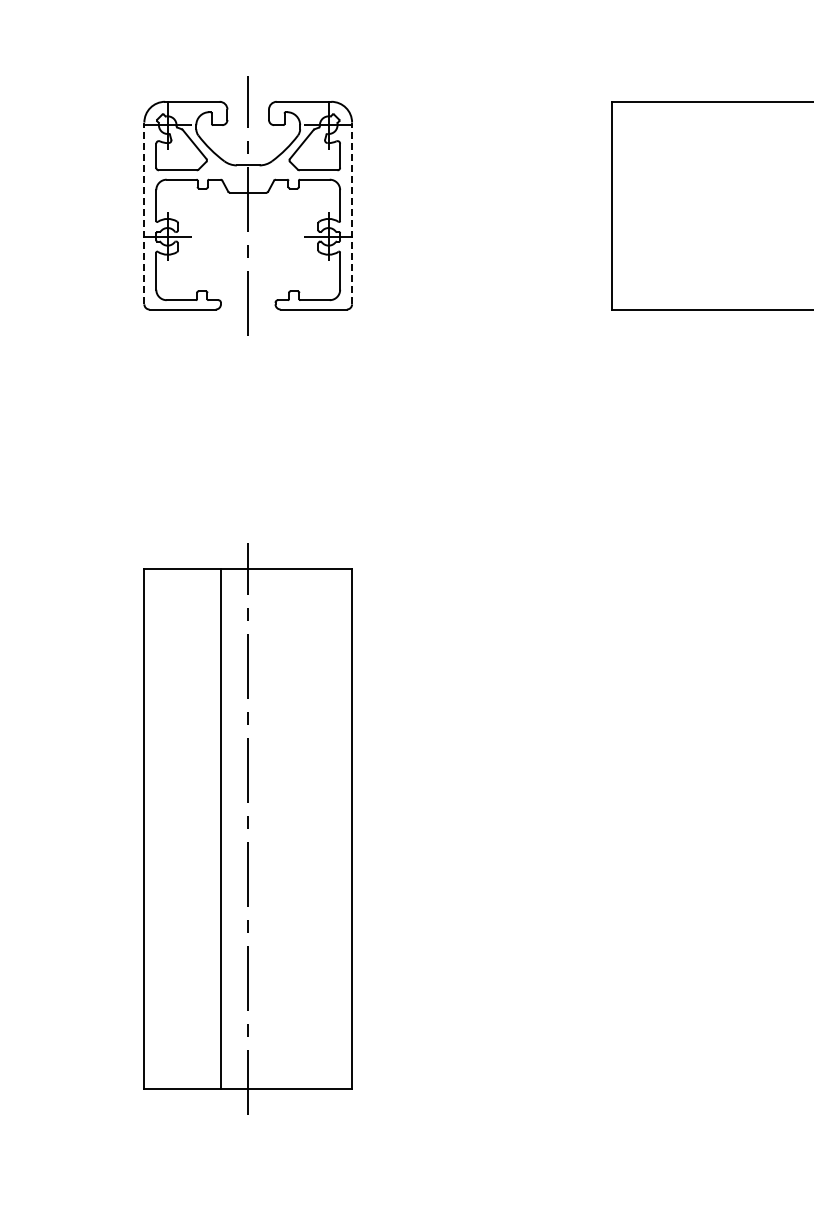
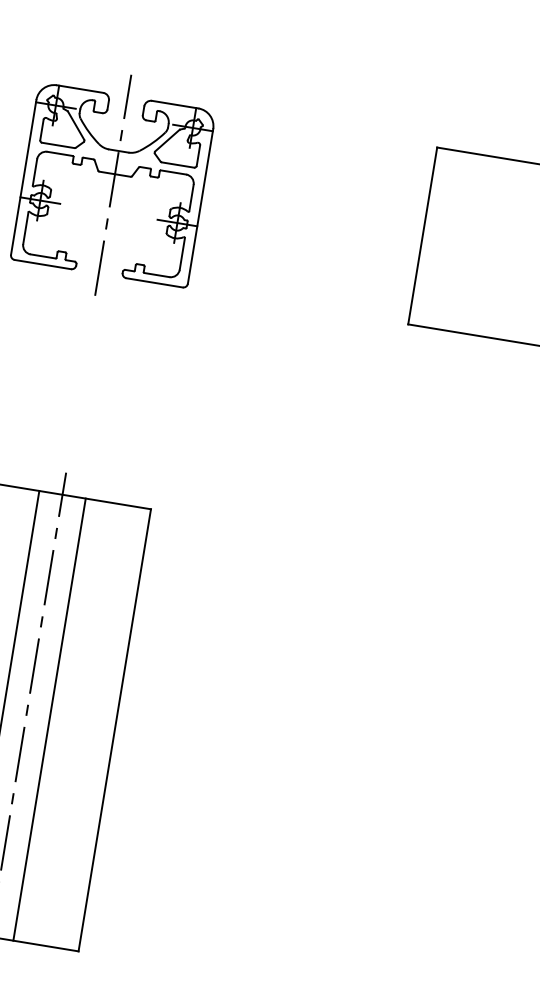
line: (144, 213) -> (23, 177), dashed -> solid
line: (352, 213) -> (200, 206), dashed -> solid
line: (275, 828) -> (49, 719), added

